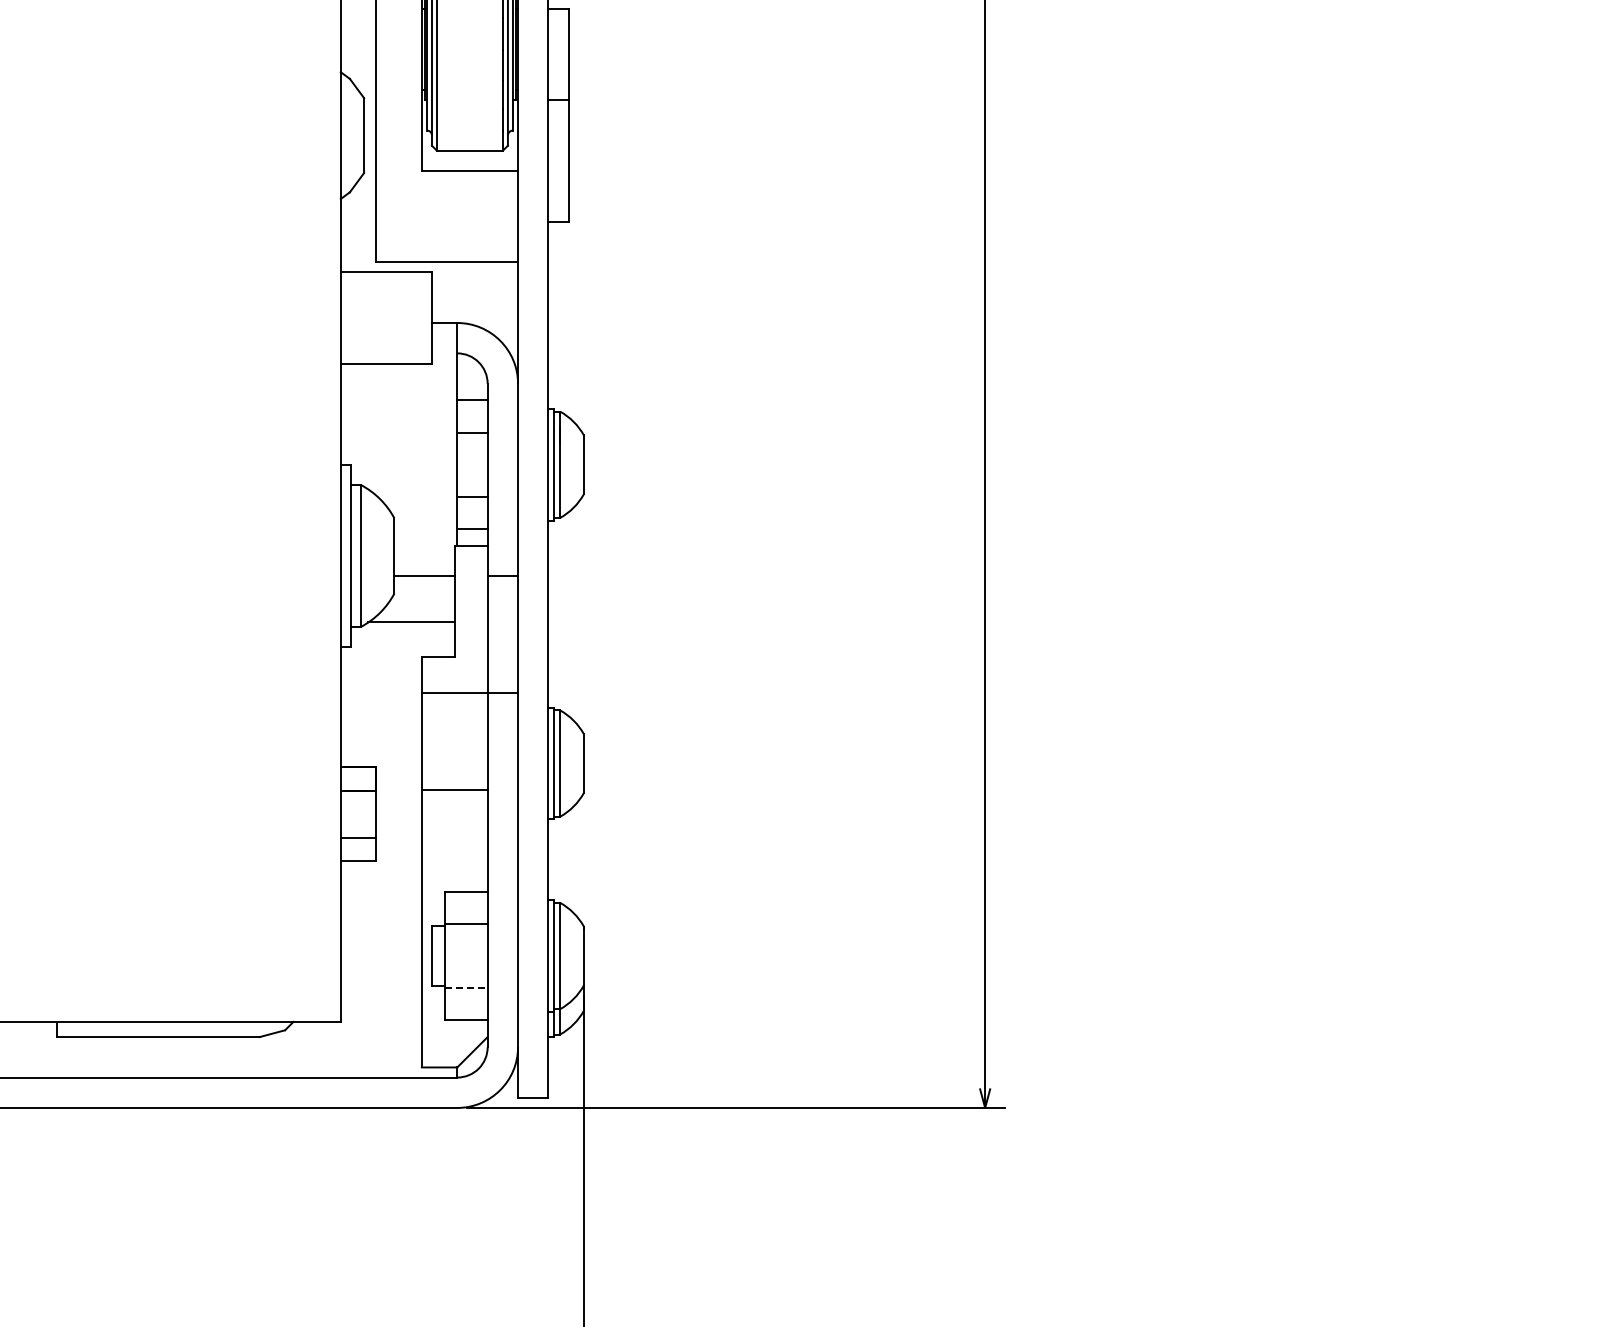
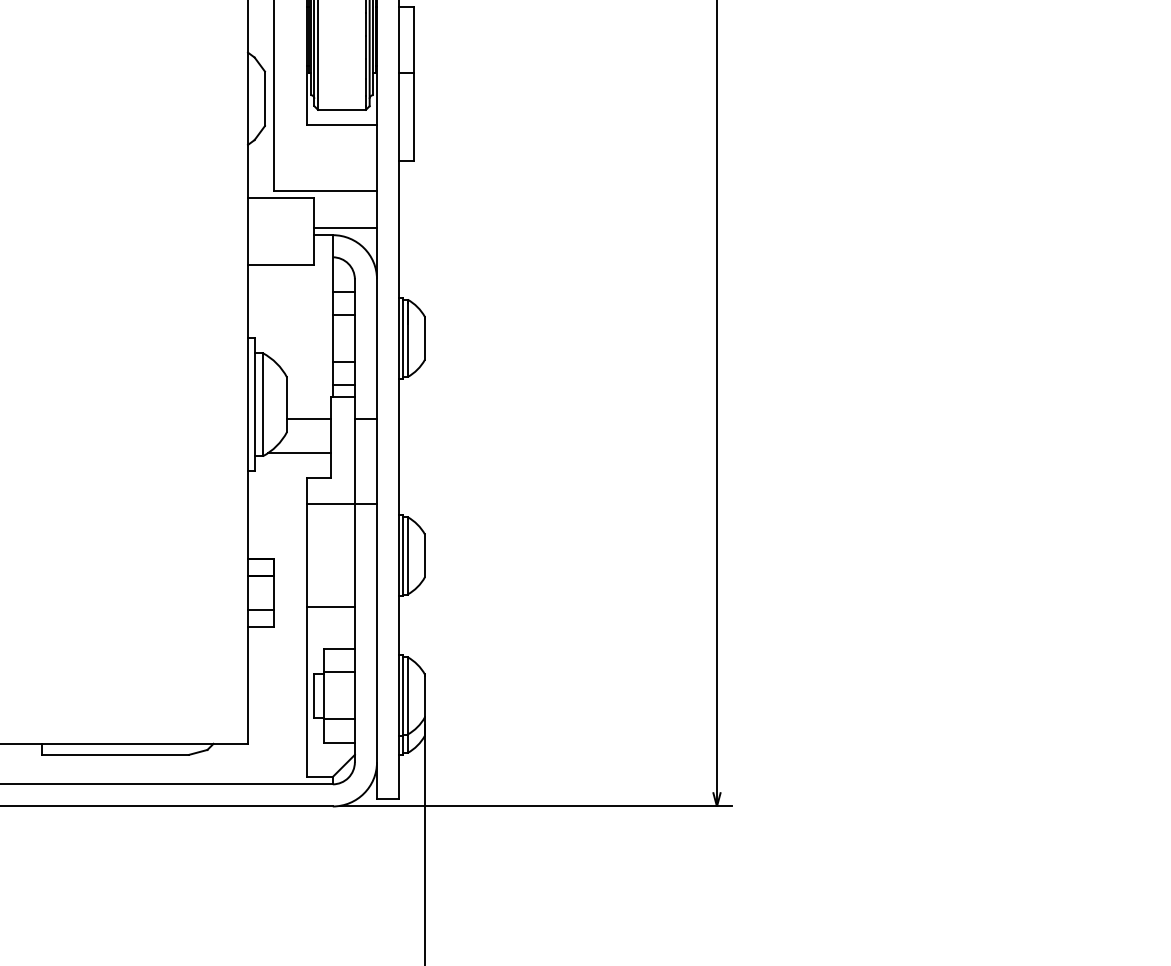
line: (474, 312) -> (345, 227), added
line: (454, 790) -> (330, 607), moved
line: (466, 988) -> (339, 719), dashed -> solid

